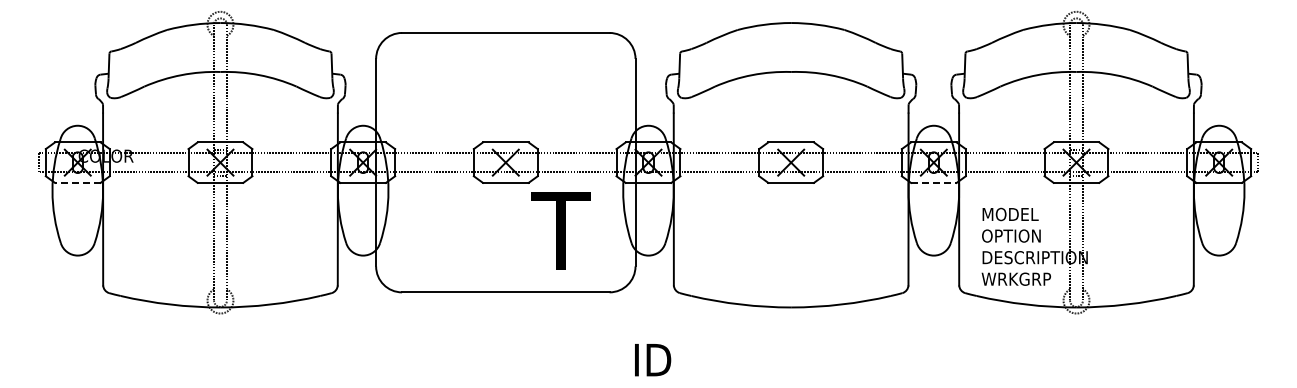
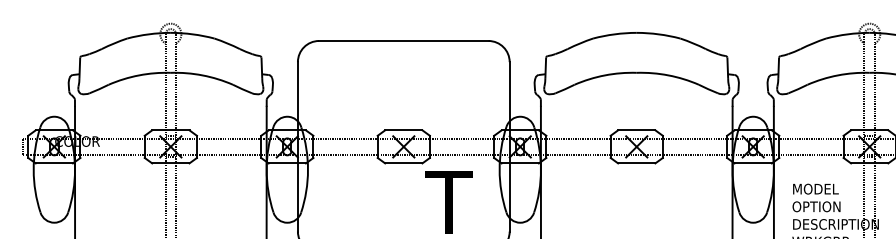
line: (77, 182) -> (54, 163), dashed -> solid
line: (933, 182) -> (752, 163), dashed -> solid

